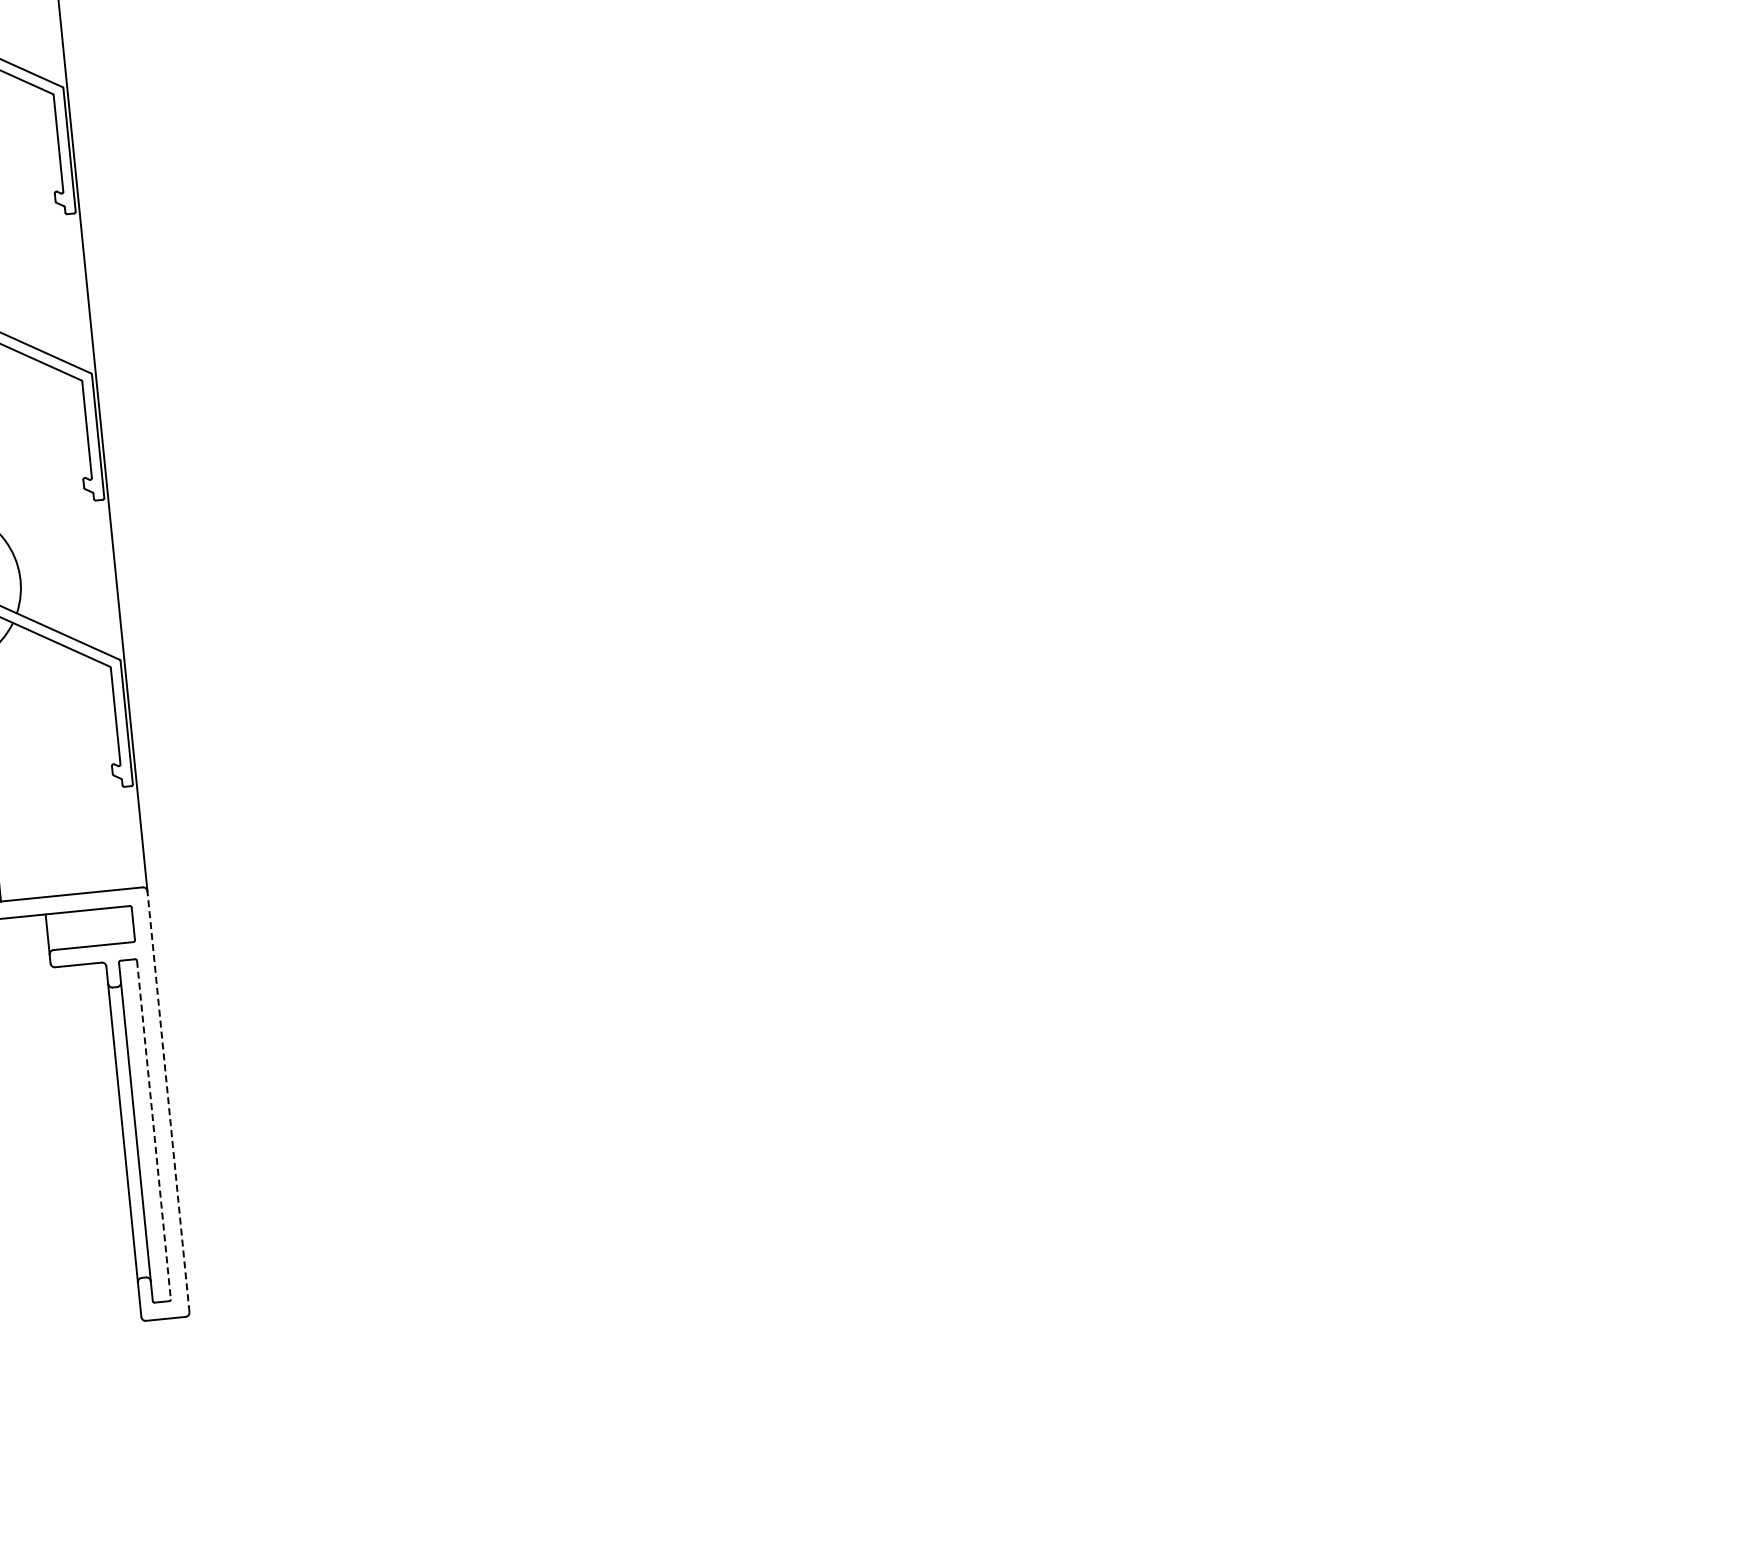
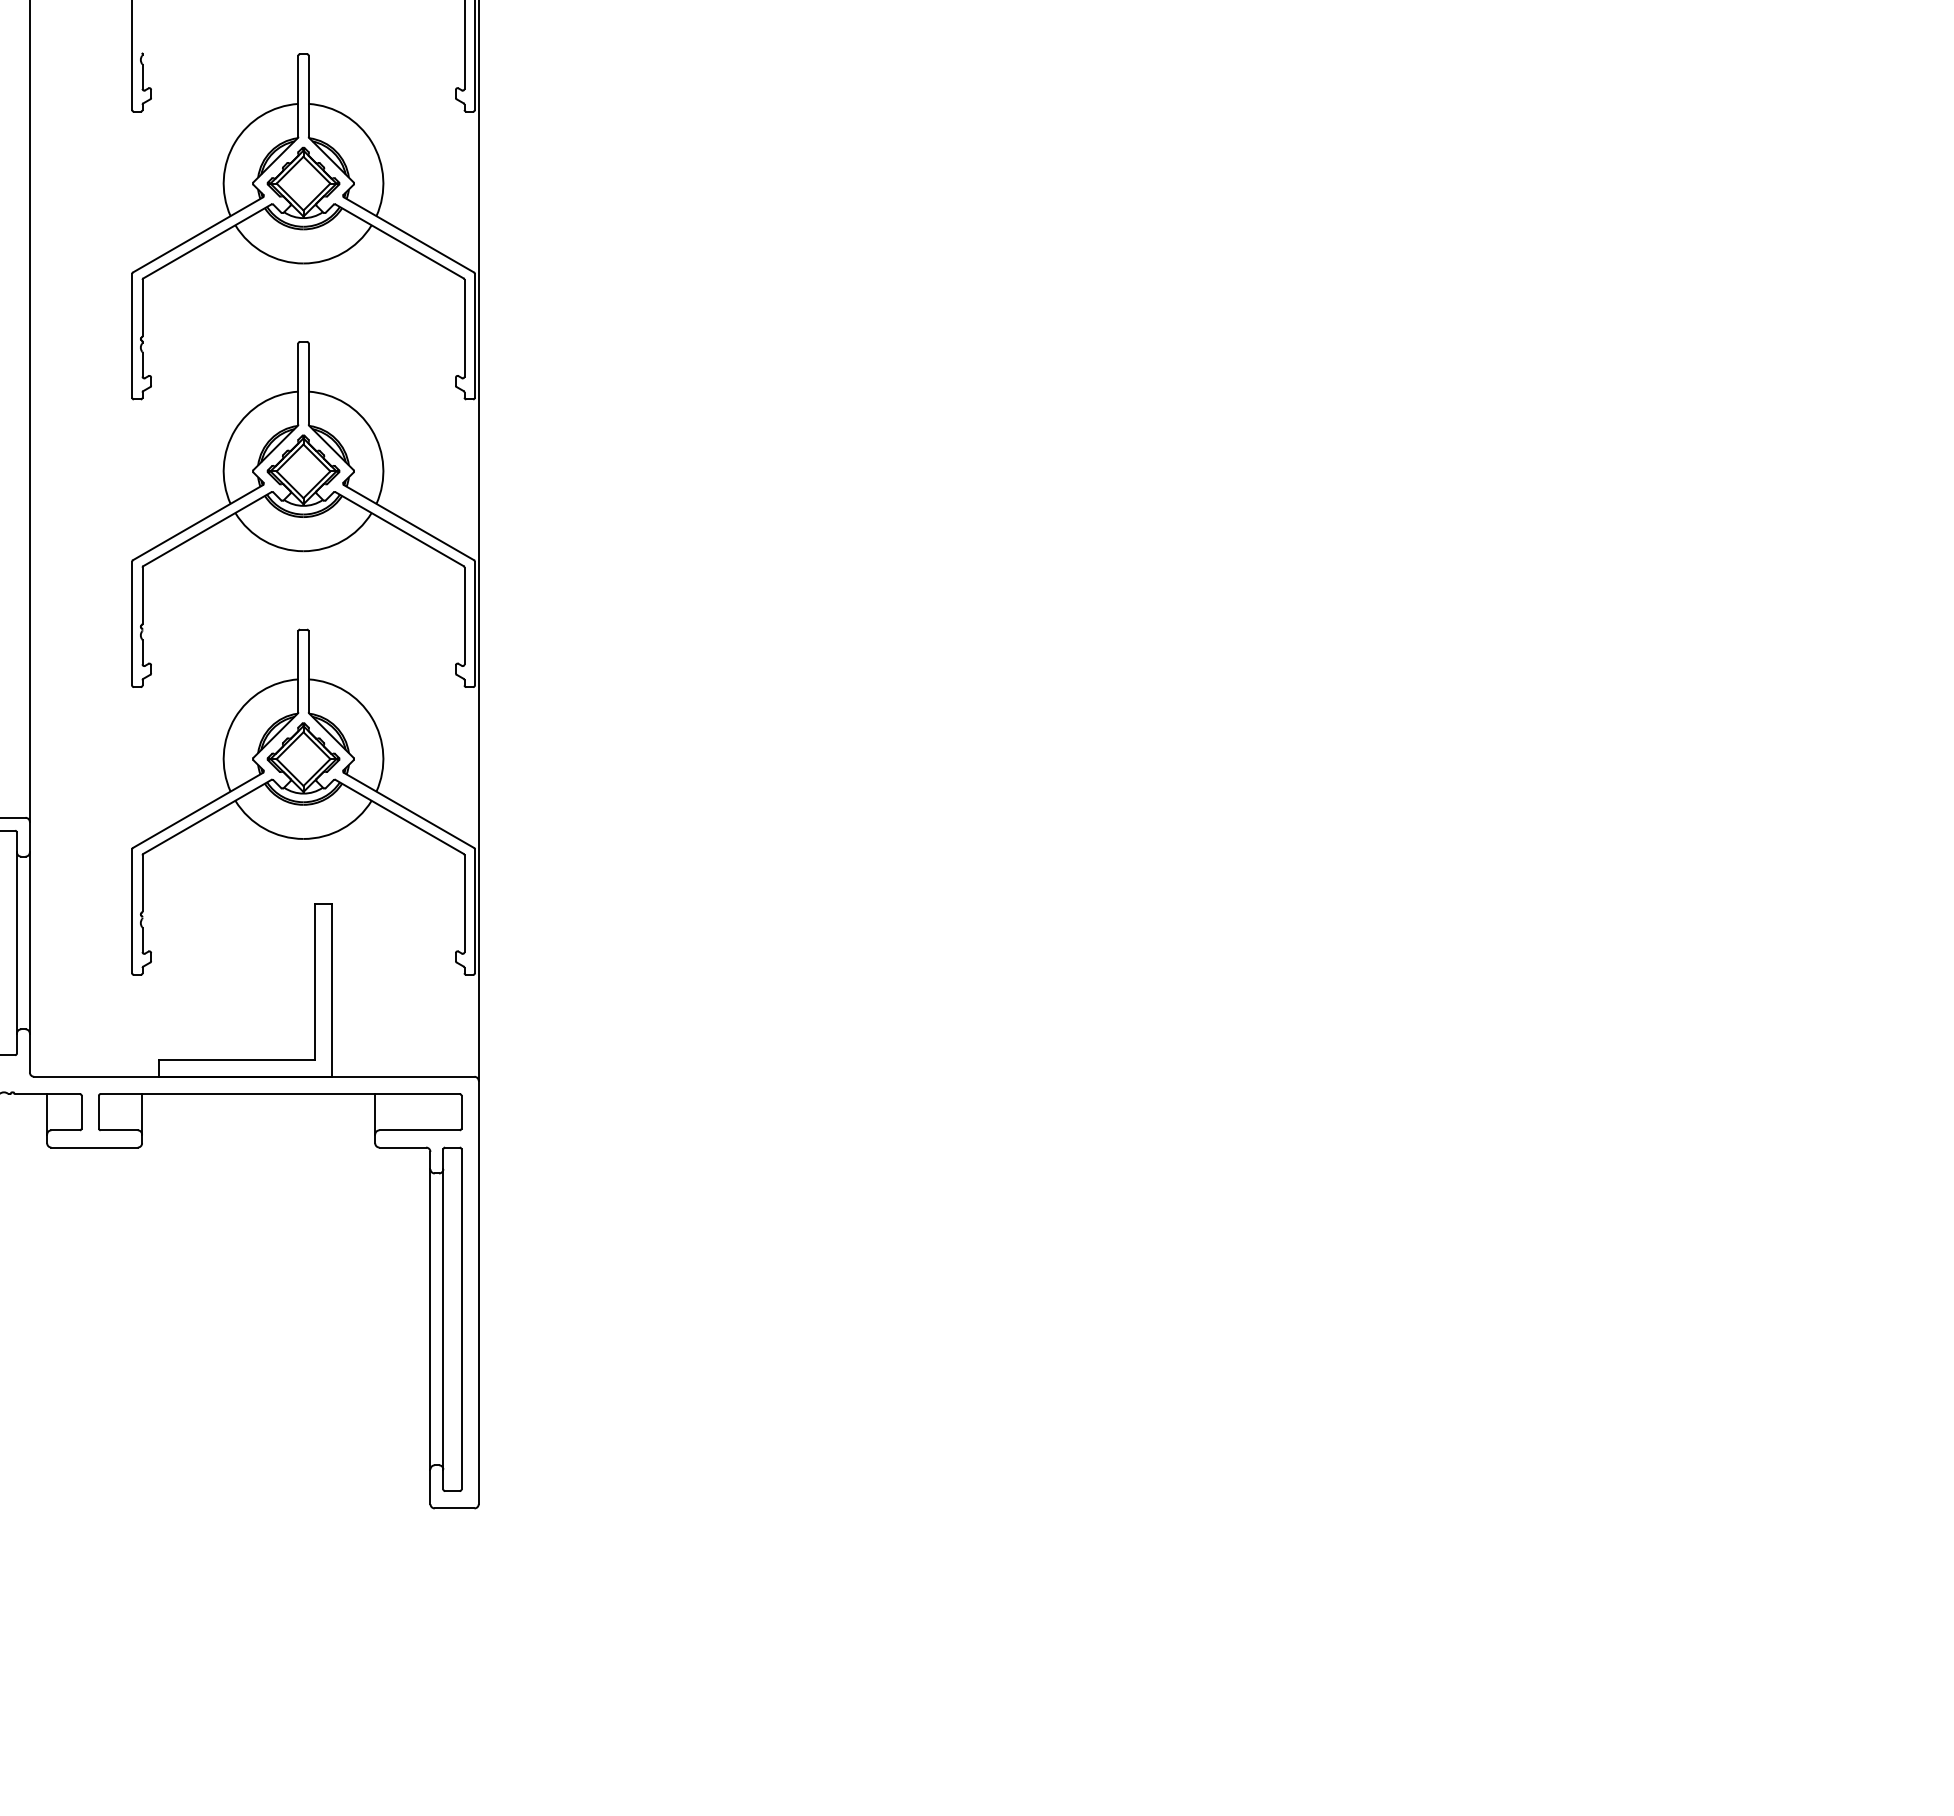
line: (168, 1101) -> (478, 1292), dashed -> solid
line: (153, 1130) -> (461, 1319), dashed -> solid

